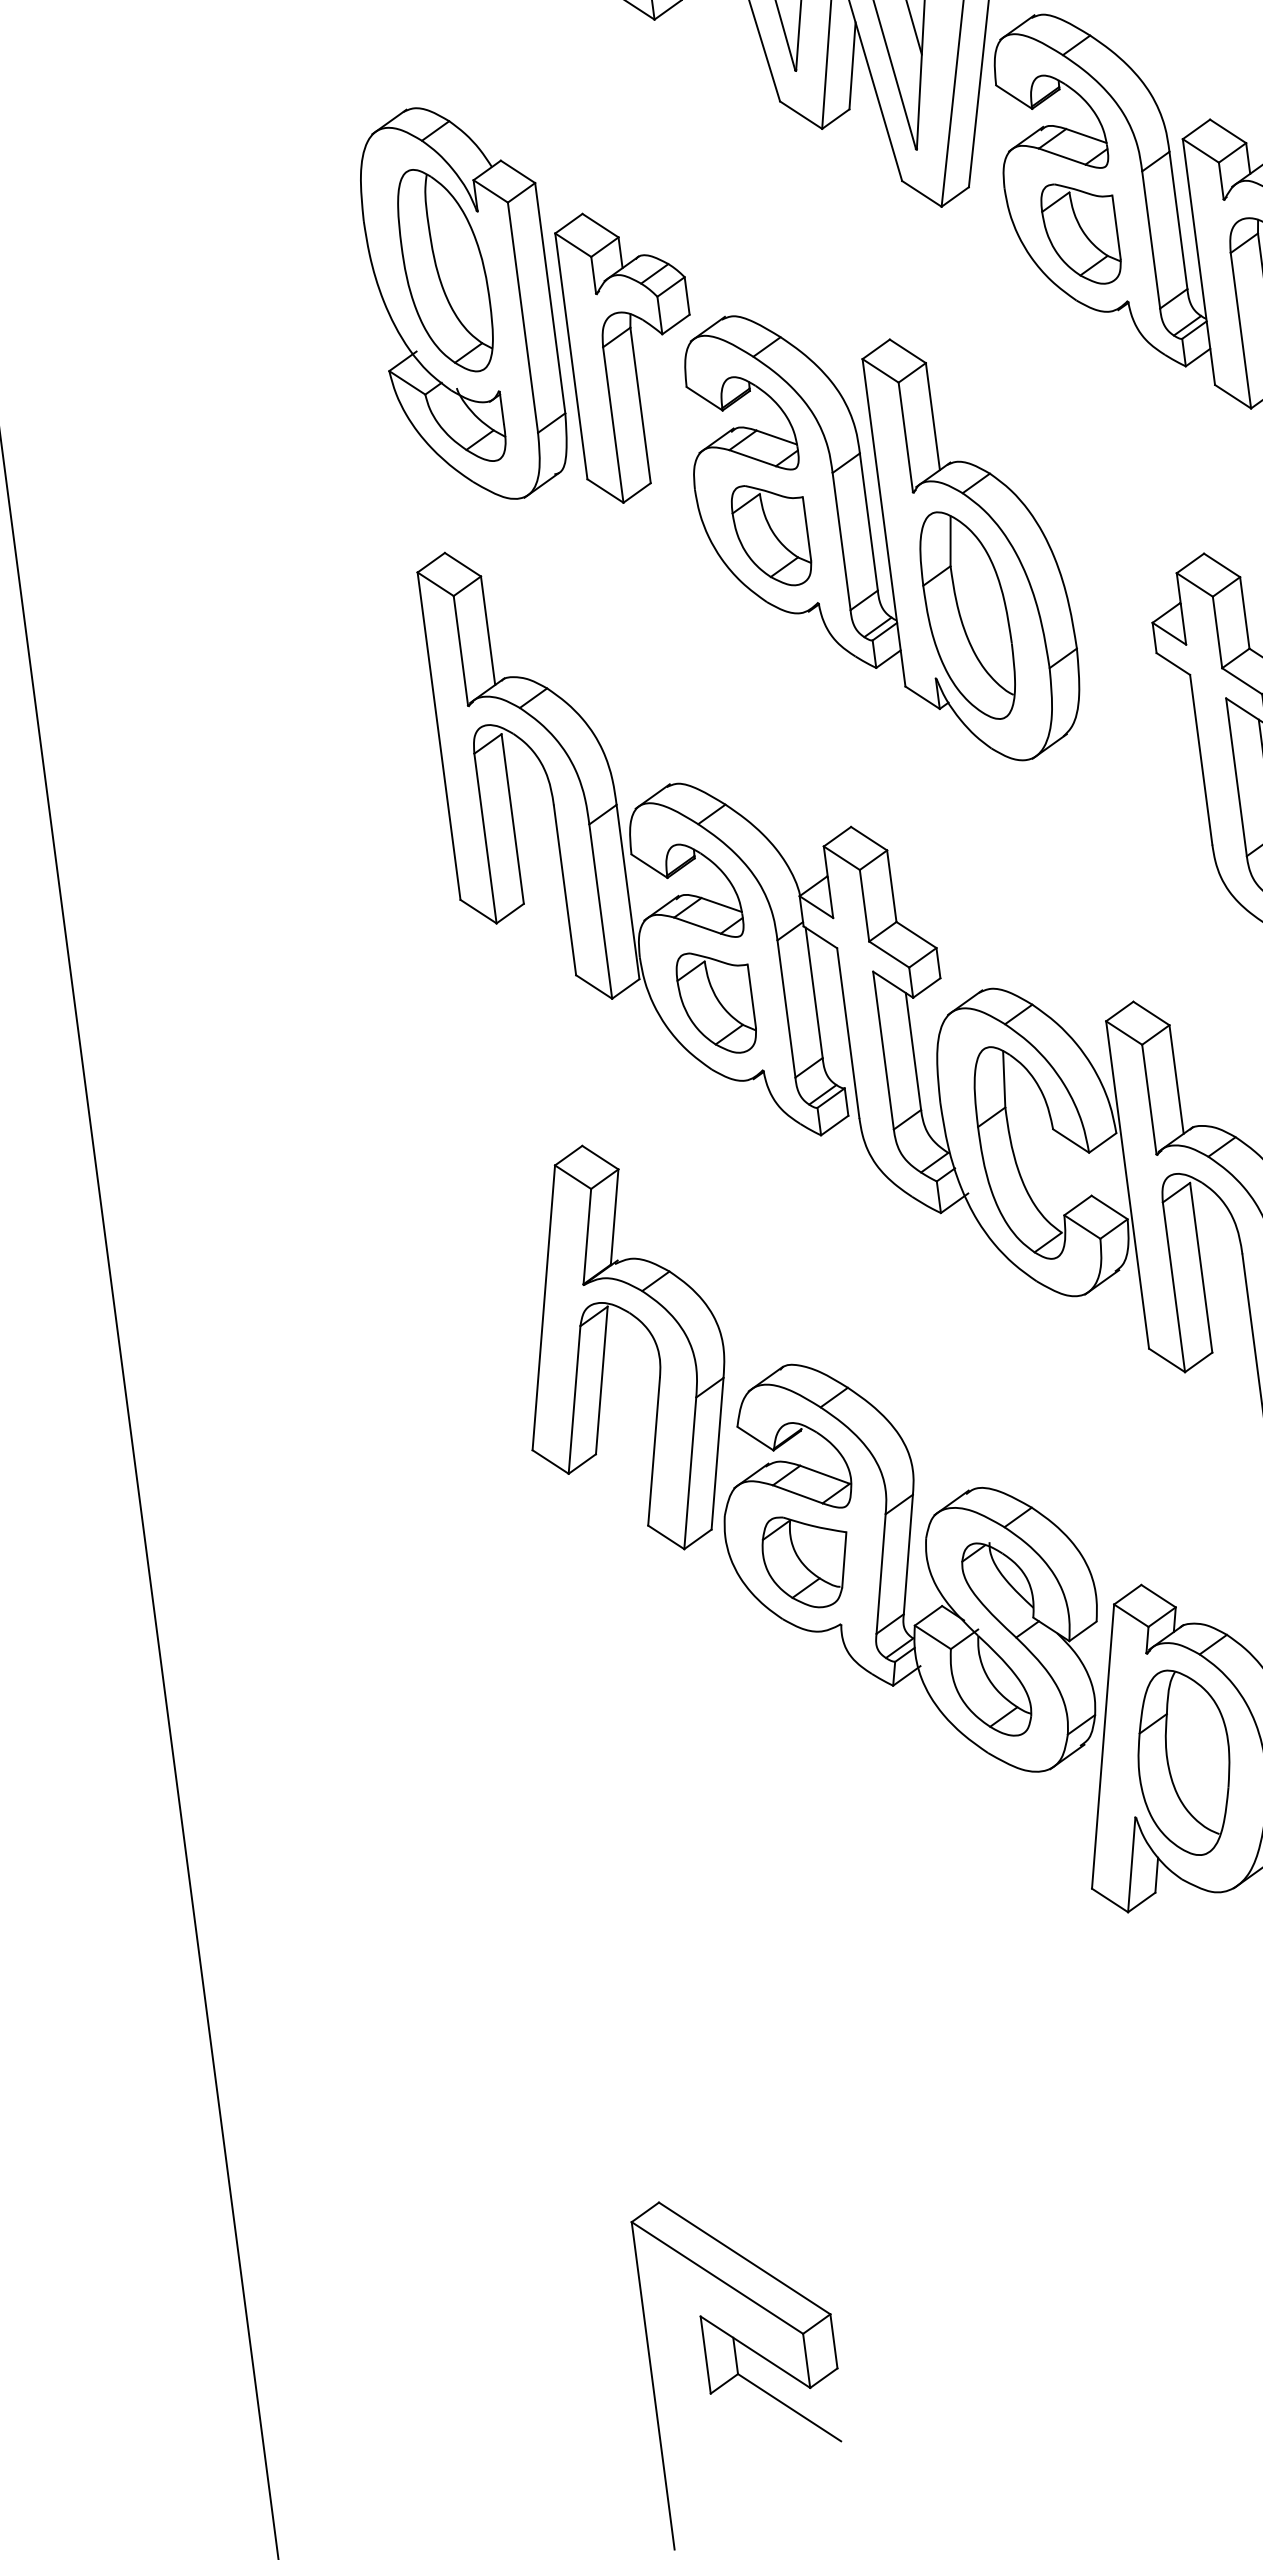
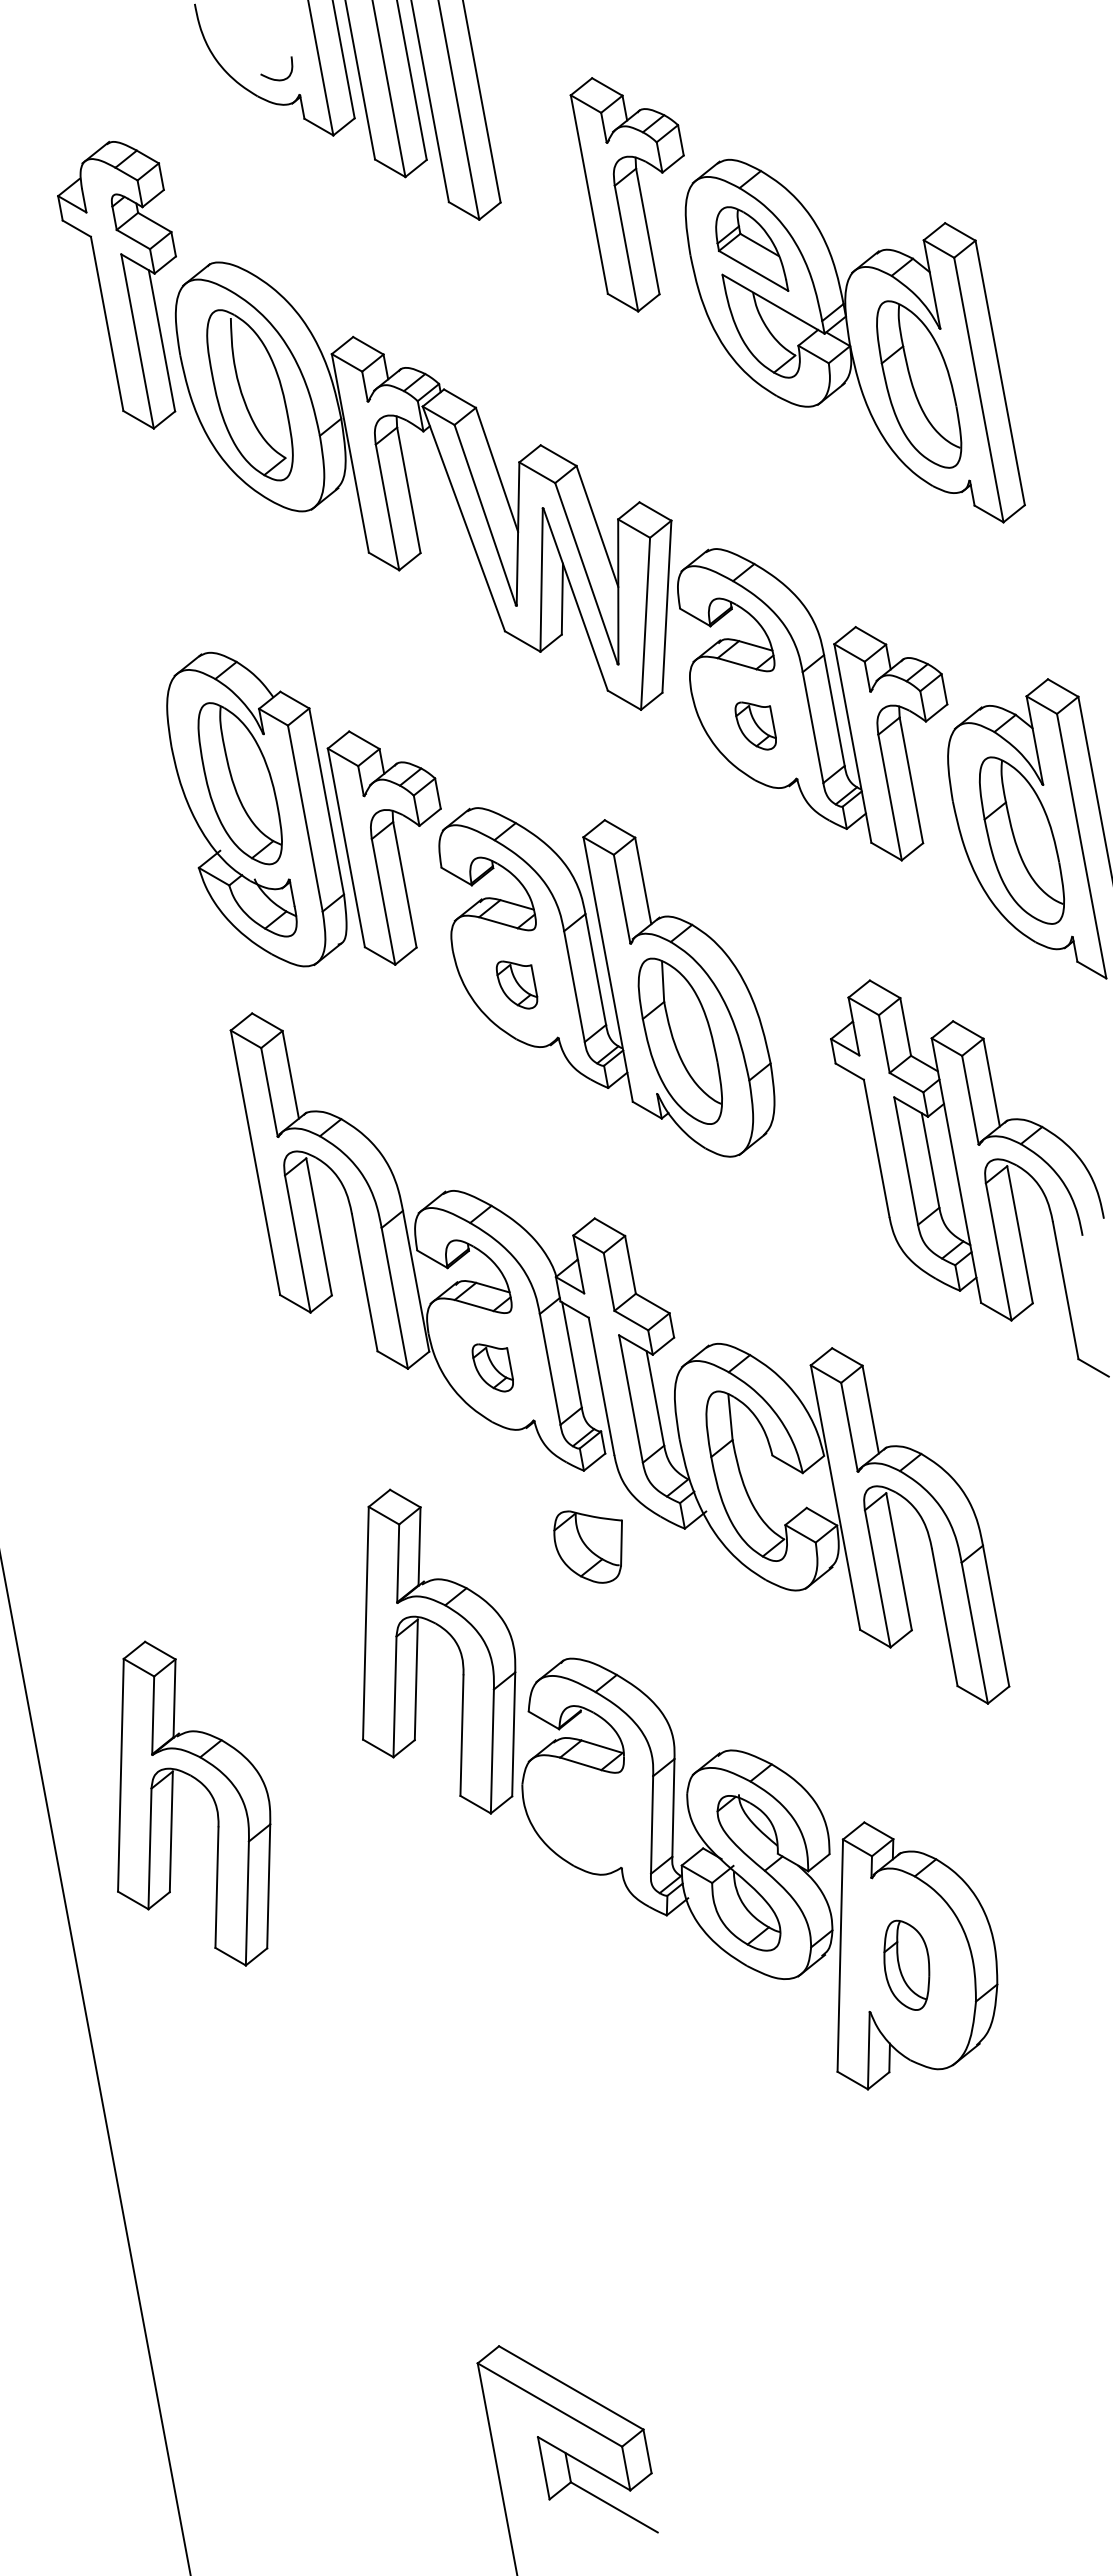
part: (1080, 233) -> (755, 725), size x0.6
part: (770, 535) -> (516, 984), size x0.6
part: (715, 1002) -> (492, 1367), size x0.6
part: (338, 1503) -> (207, 1791), added
part: (802, 1561) -> (587, 1546), moved
part: (1183, 1763) -> (906, 1965), size x0.6

